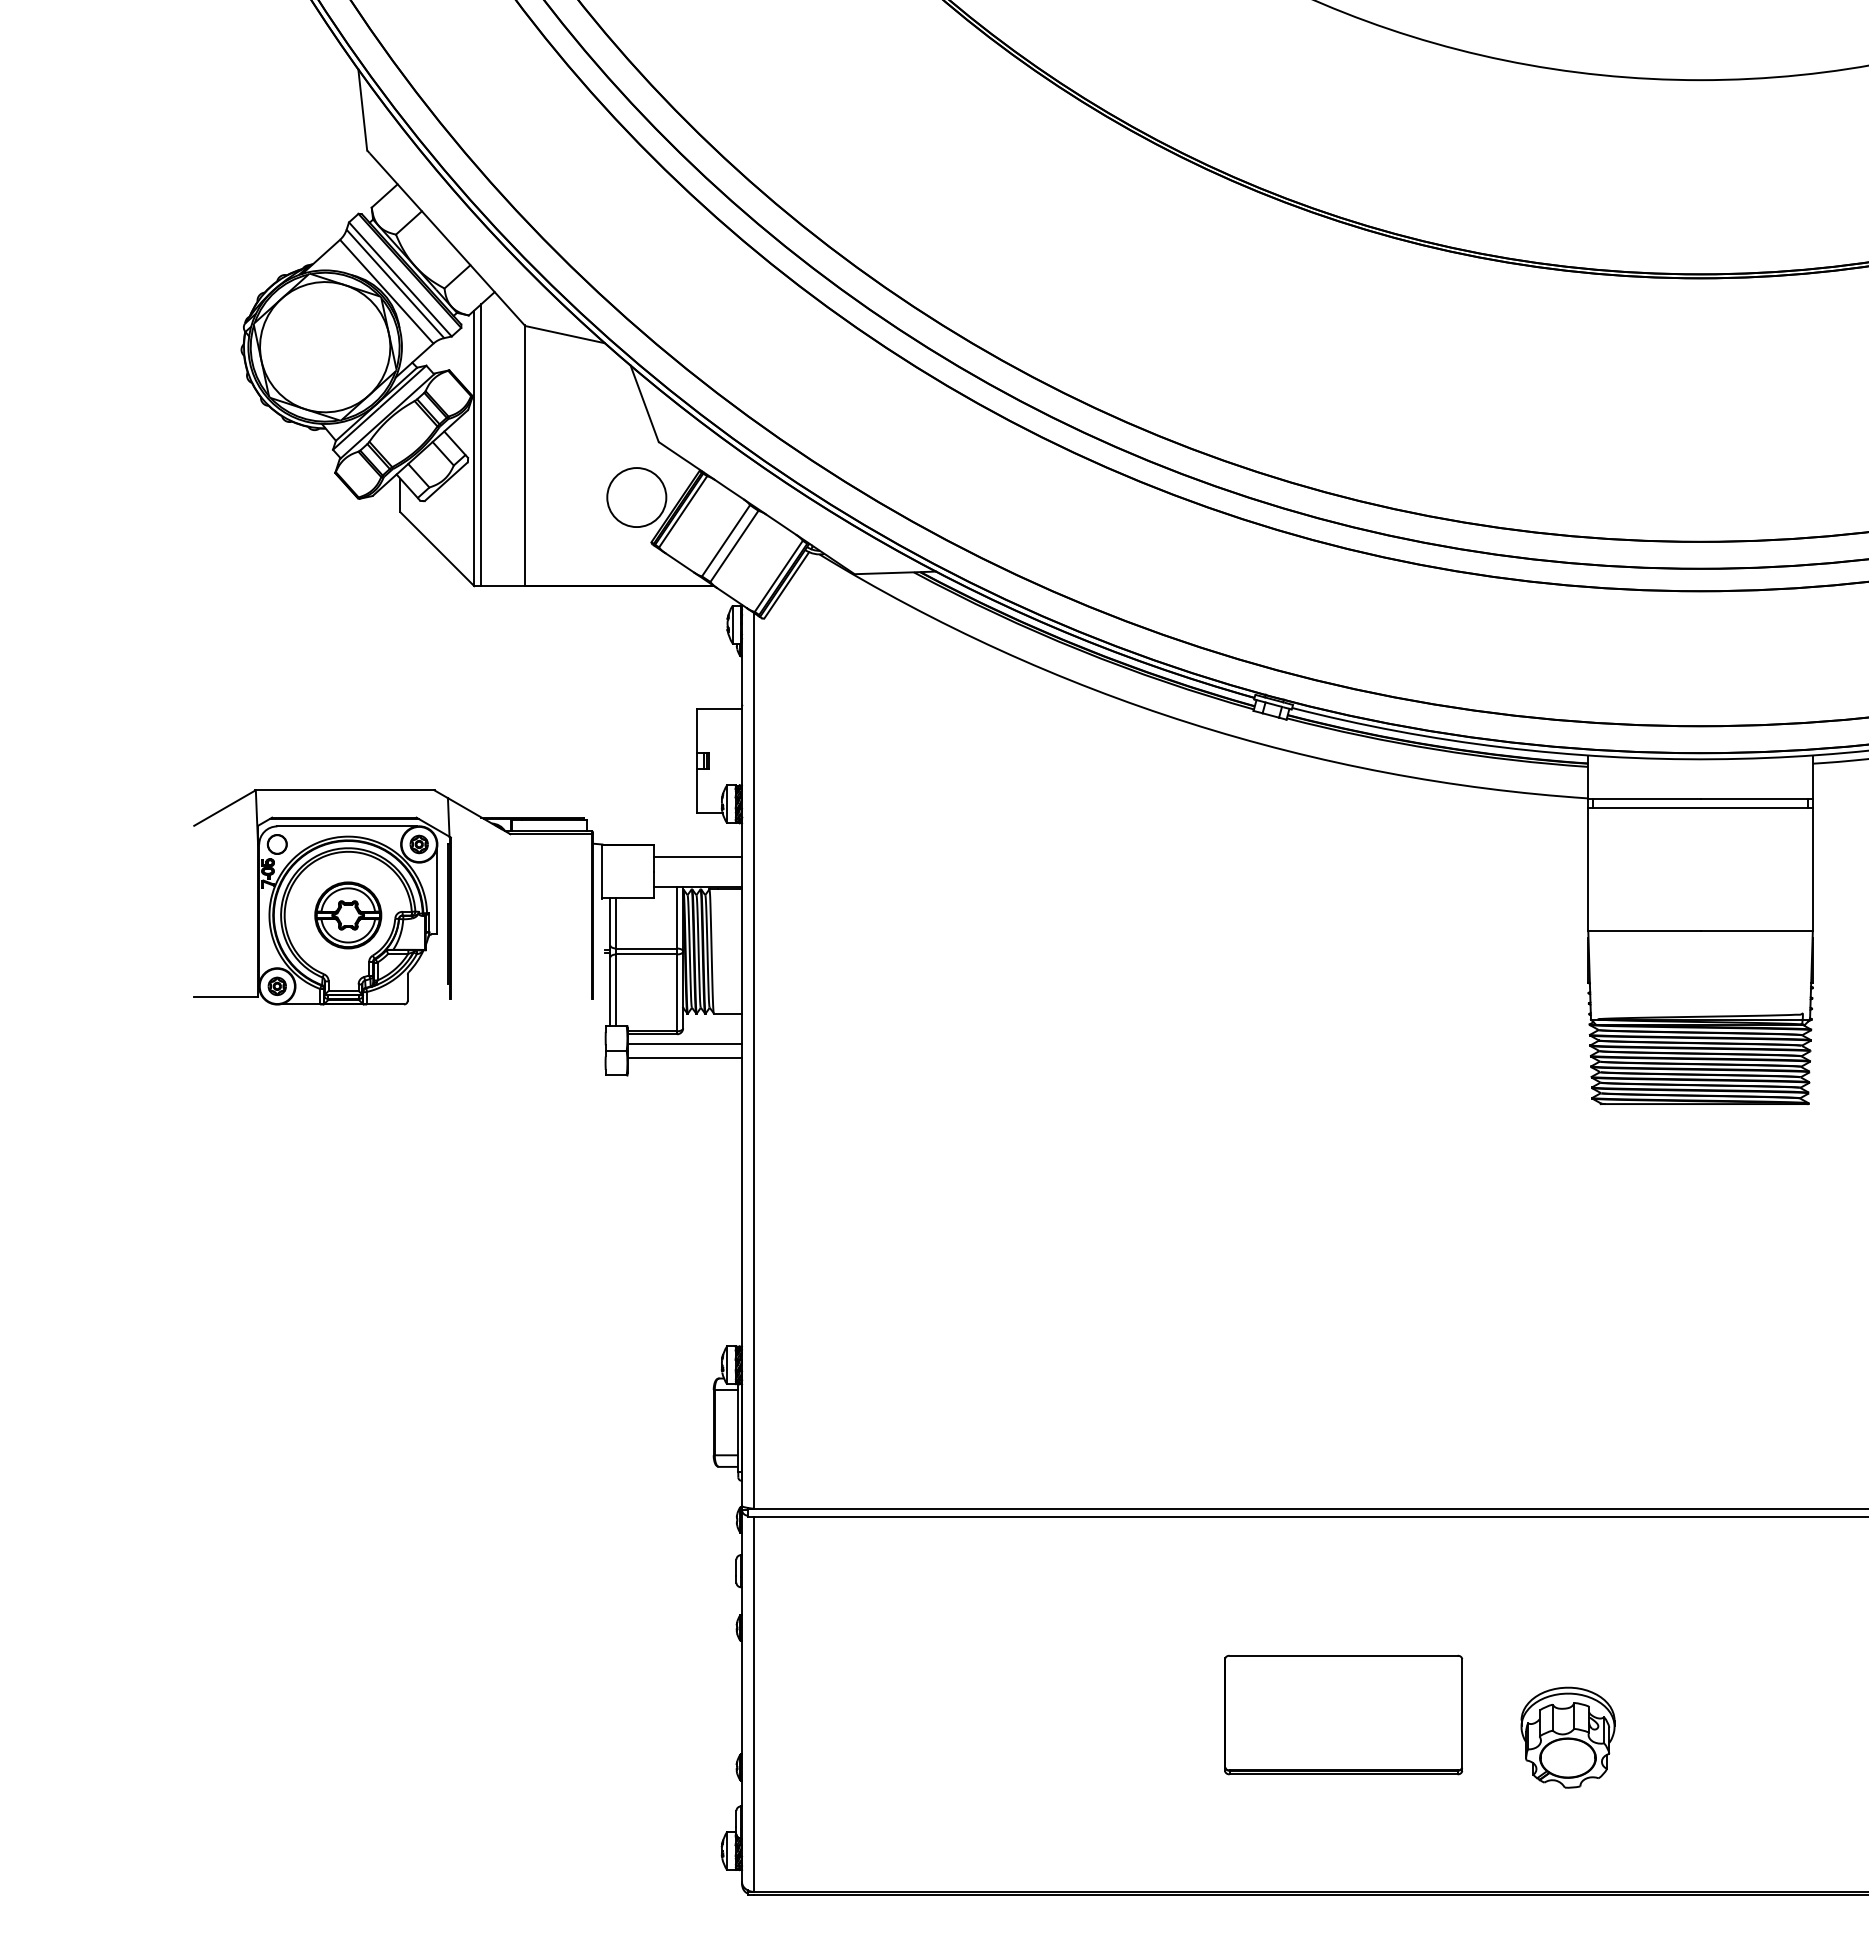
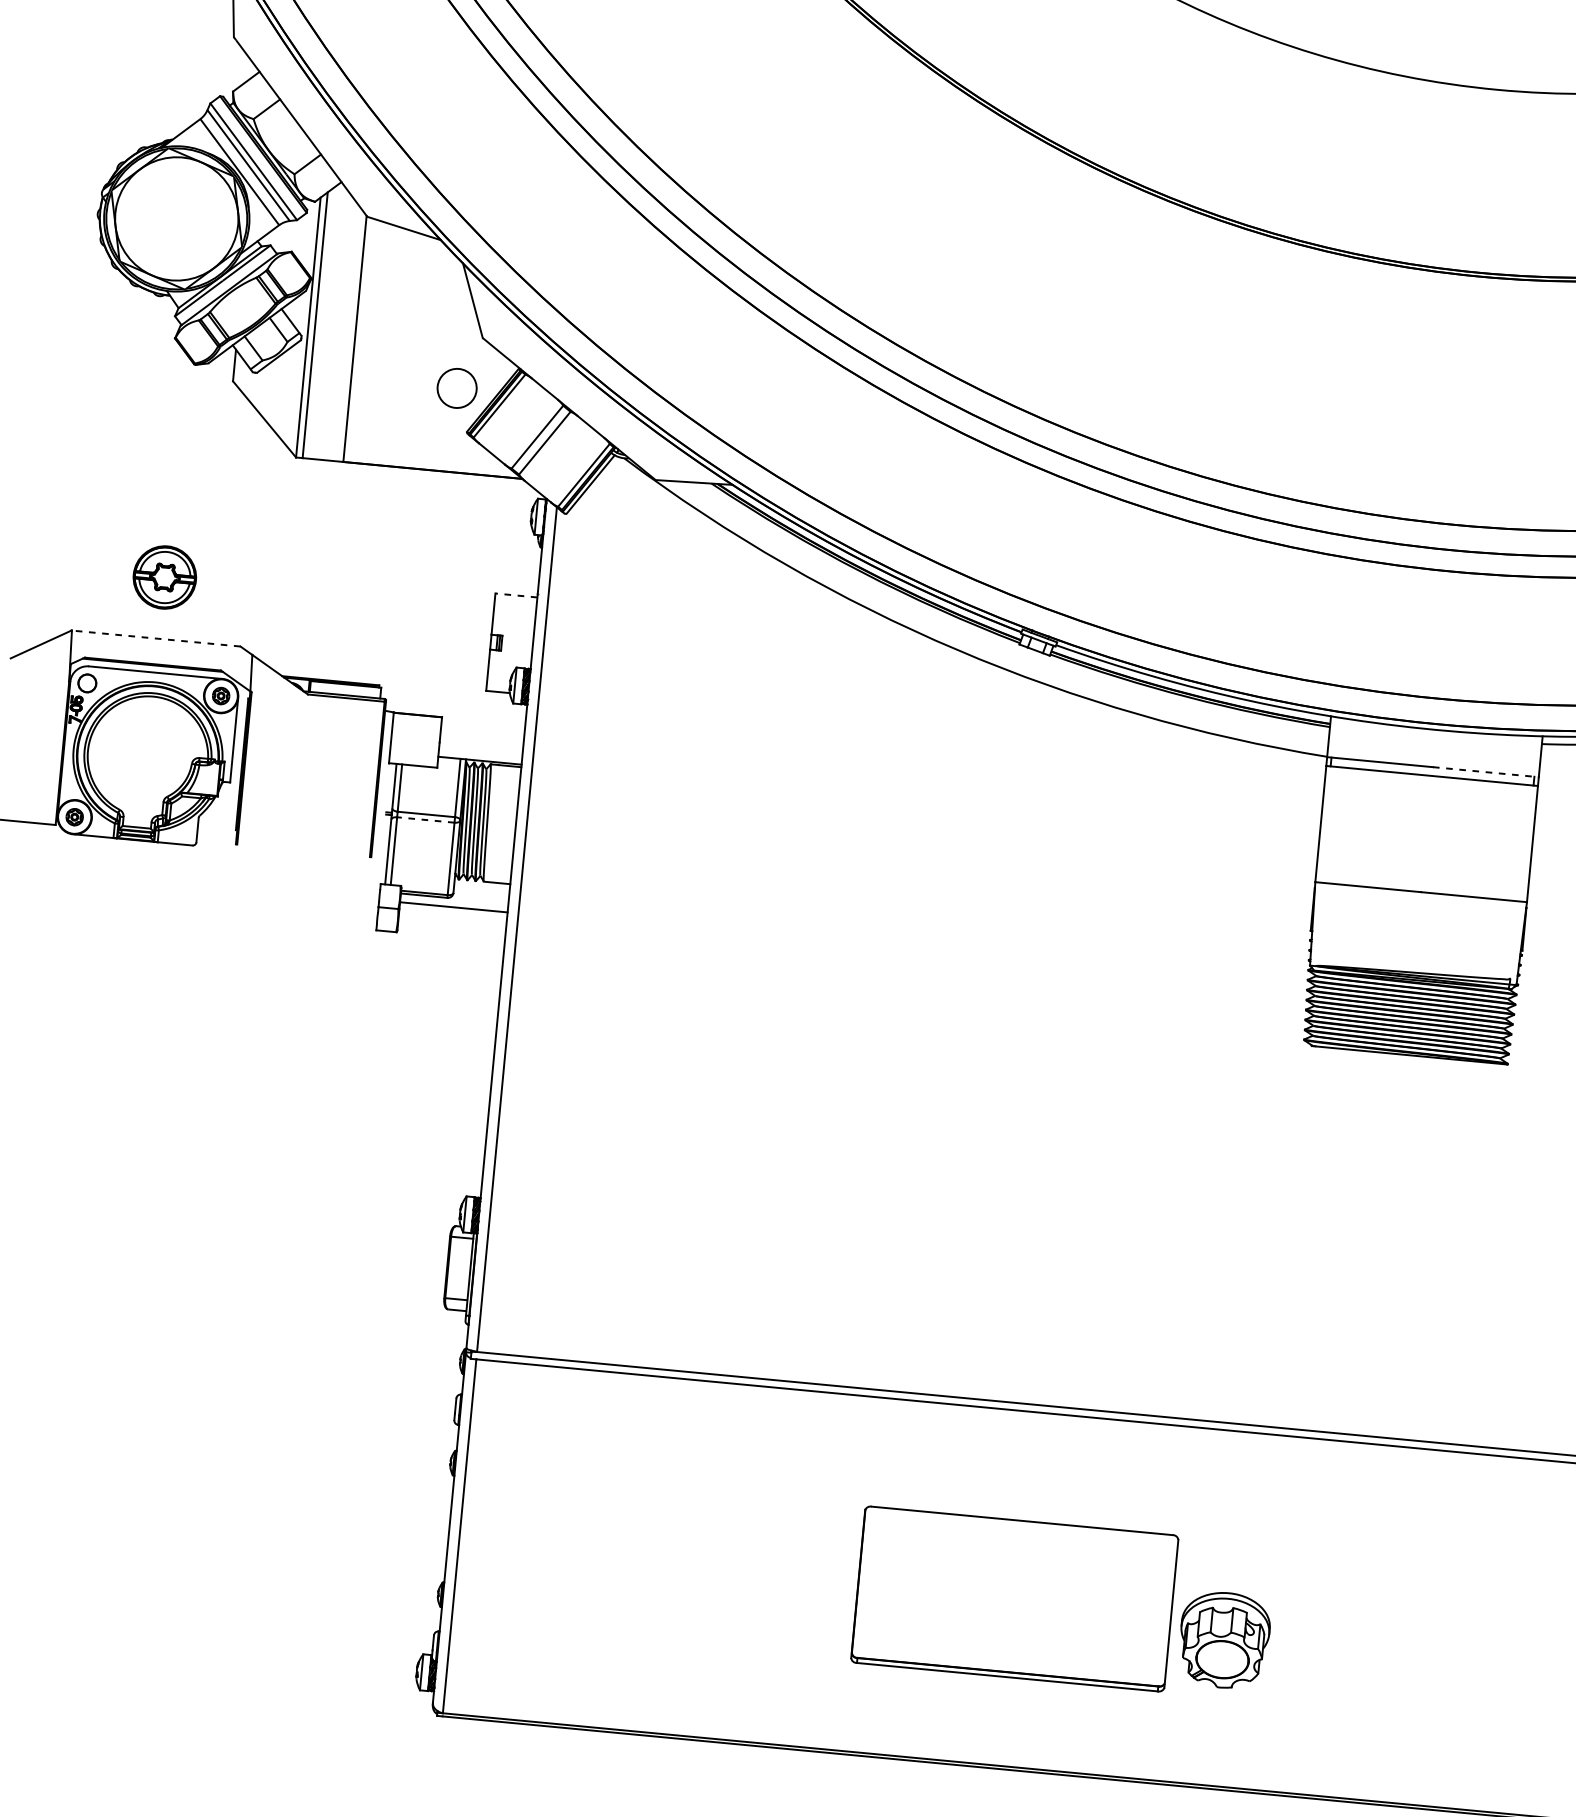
circle: (636, 497) -> (456, 388), size x0.7
line: (719, 709) -> (516, 595), solid -> dashed
line: (344, 790) -> (155, 638), solid -> dashed
line: (1757, 798) -> (1486, 771), solid -> dashed
line: (697, 856) -> (482, 732), removed
part: (348, 915) -> (165, 577), moved
line: (646, 954) -> (425, 820), solid -> dashed
line: (684, 1058) -> (452, 921), removed
part: (1343, 1714) -> (1014, 1598), size x1.4

